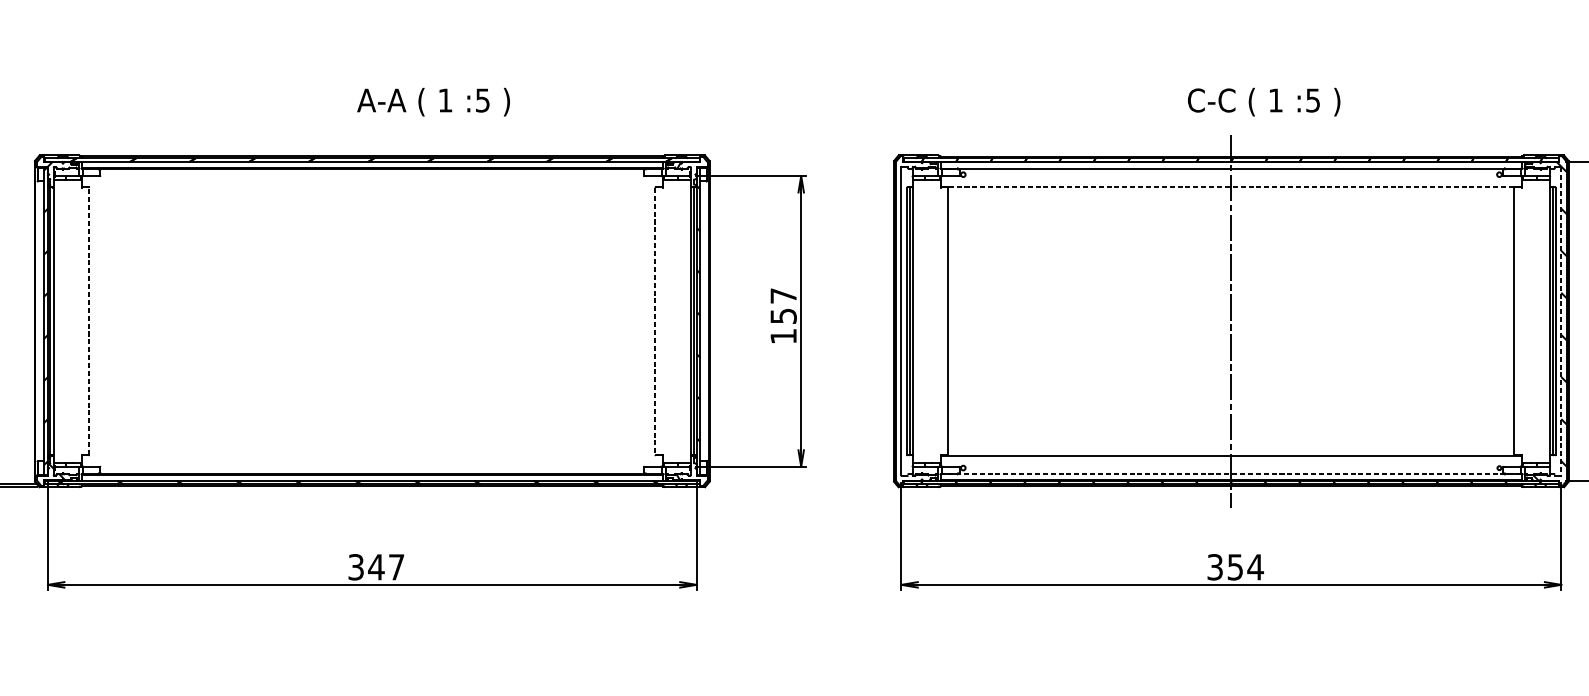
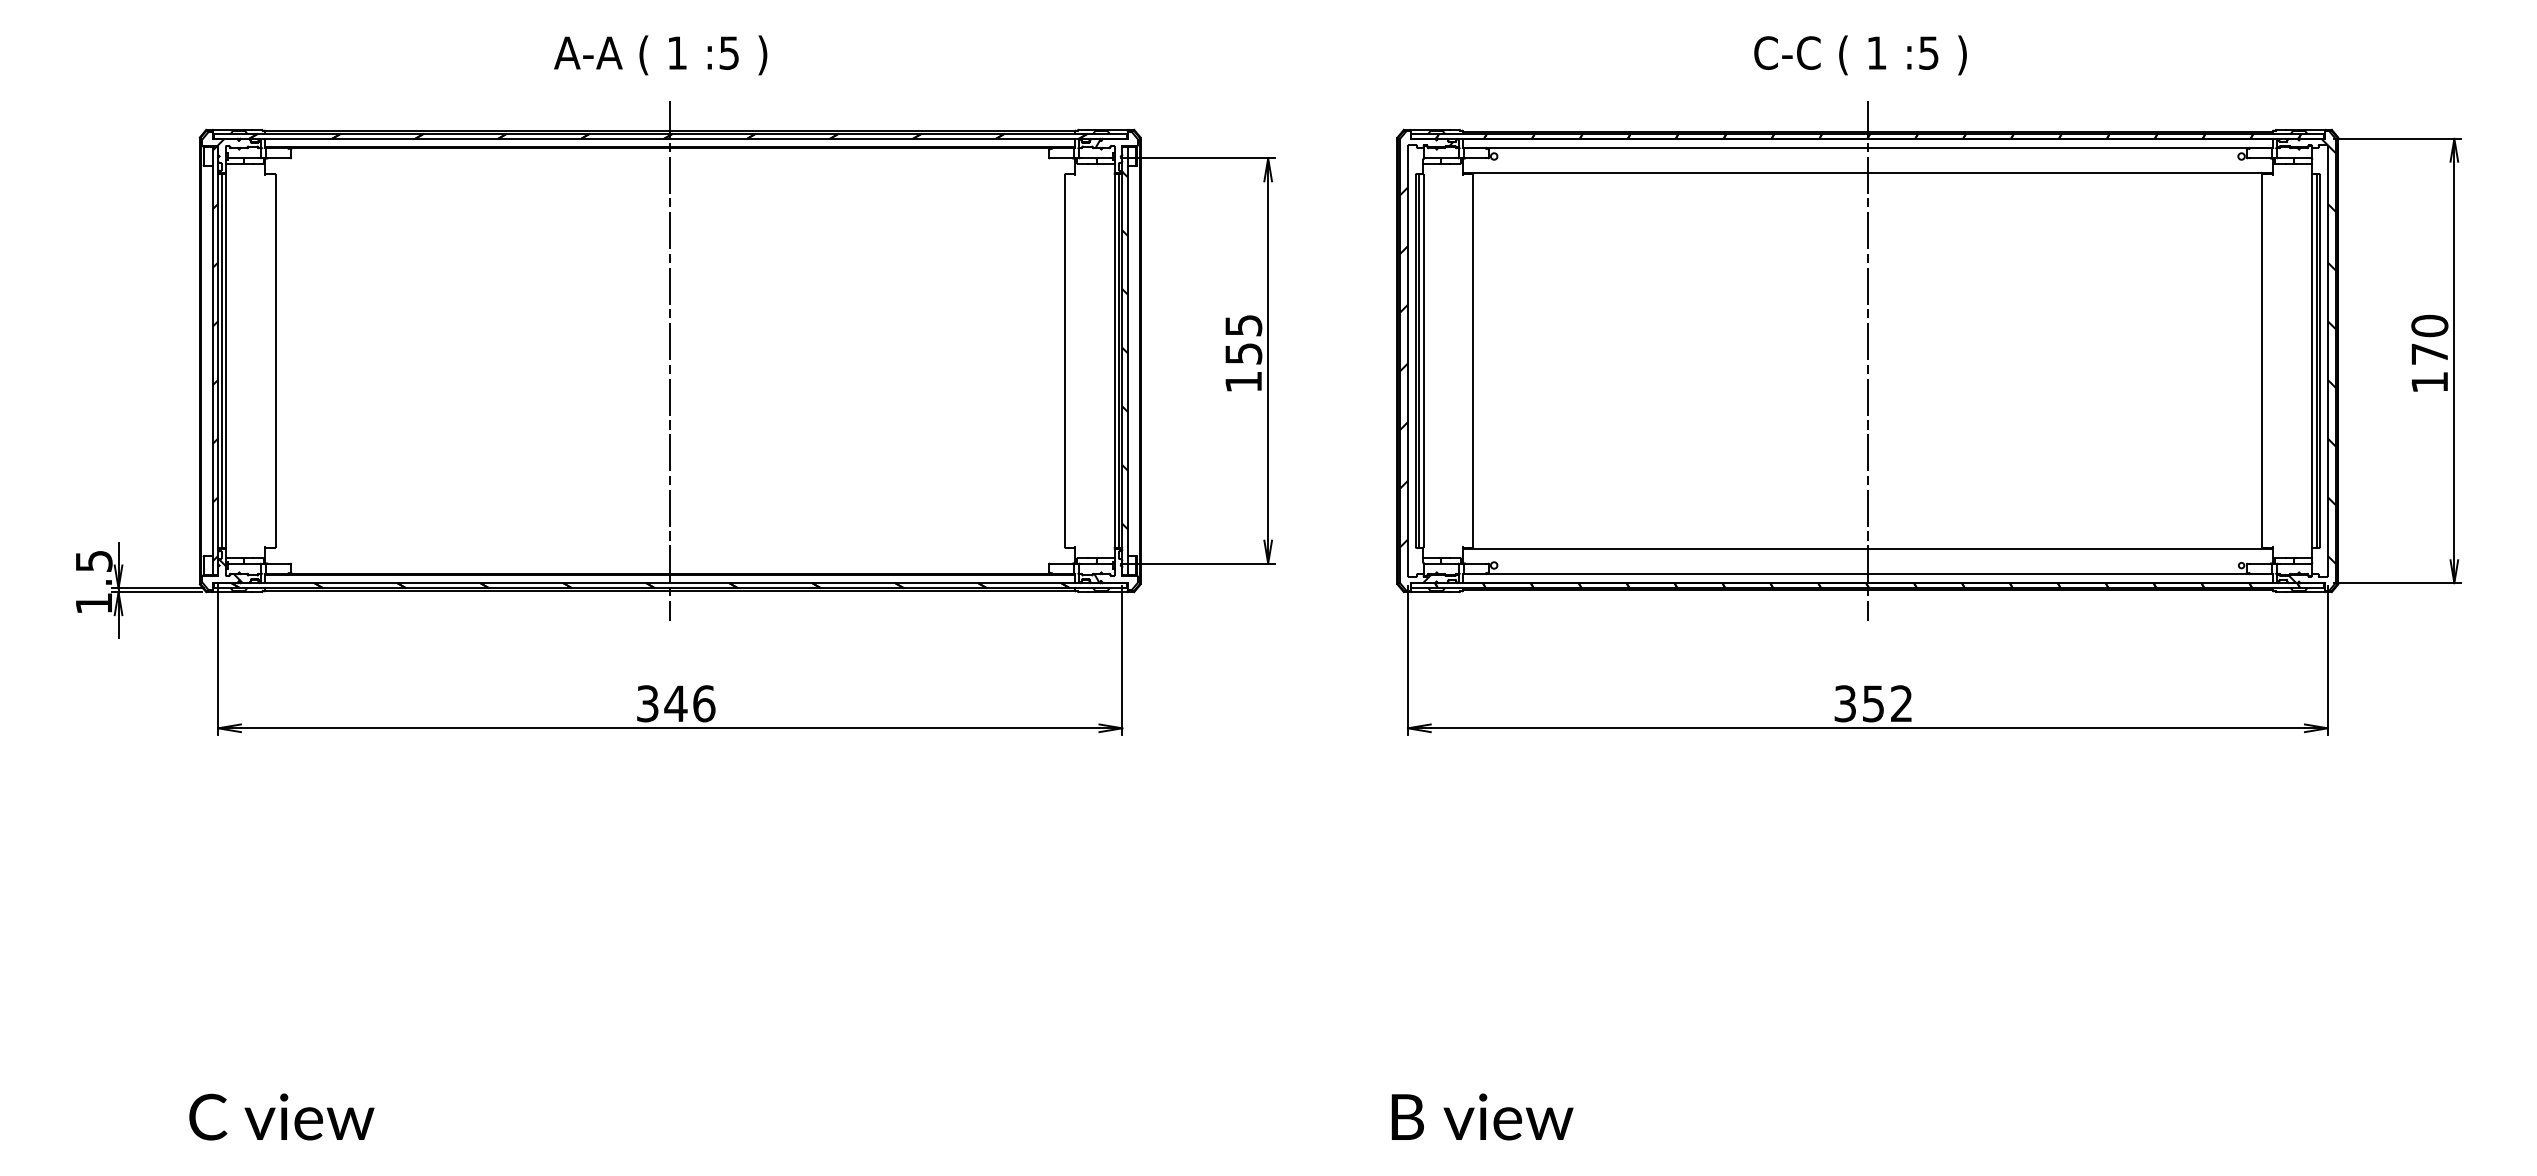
text: (433, 102) -> (660, 55), moved
text: (1264, 102) -> (1860, 55), moved
line: (1231, 186) -> (1868, 173), dashed -> solid
text: (783, 295) -> (1243, 325), 157 -> 155
line: (89, 321) -> (275, 360), dashed -> solid
line: (372, 321) -> (670, 360), added
line: (655, 321) -> (1064, 361), dashed -> solid
line: (1561, 321) -> (2327, 361), dashed -> solid
hatch: (914, 322) -> (1426, 362), added
line: (1231, 473) -> (1867, 573), dashed -> solid
text: (396, 567) -> (704, 703), 347 -> 346
text: (1255, 567) -> (1901, 703), 354 -> 352

